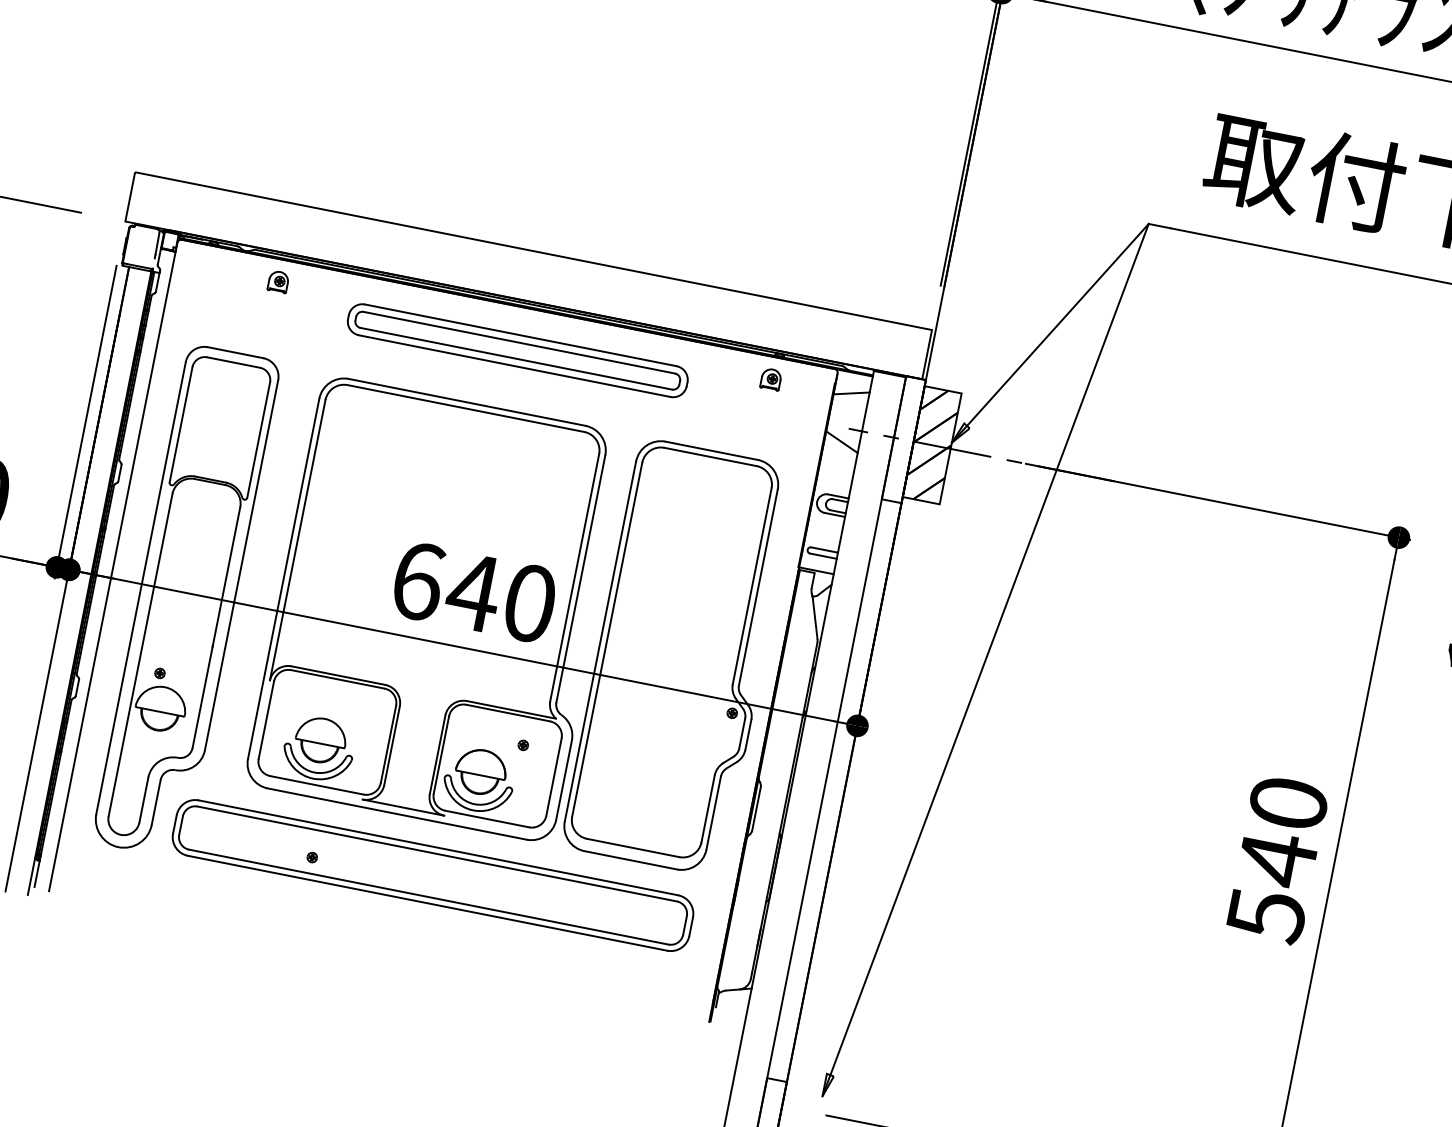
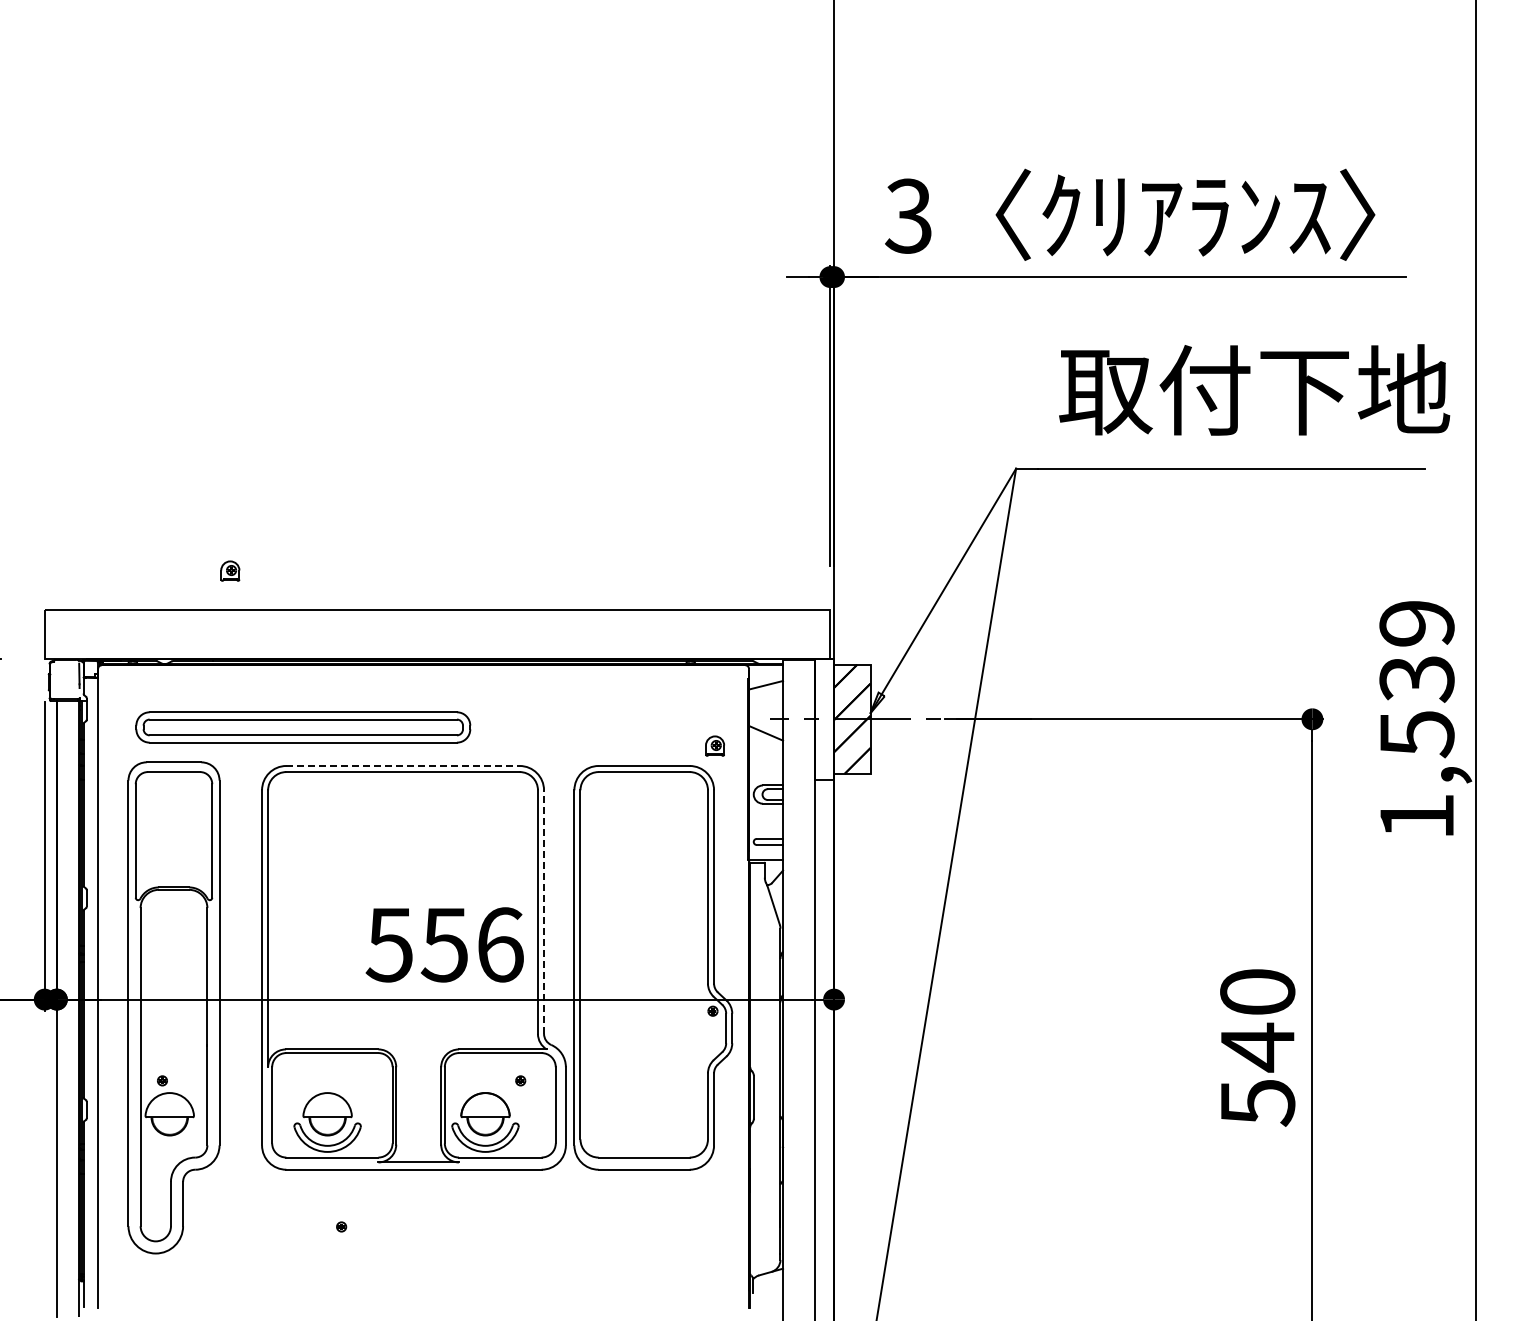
part: (278, 281) -> (230, 570), moved
part: (517, 350) -> (303, 727), moved
part: (770, 378) -> (714, 745), moved
line: (467, 401) -> (403, 765), solid -> dashed
line: (581, 579) -> (544, 912), solid -> dashed
text: (473, 591) -> (444, 944), 640 -> 556
part: (433, 875) -> (459, 1221), removed

